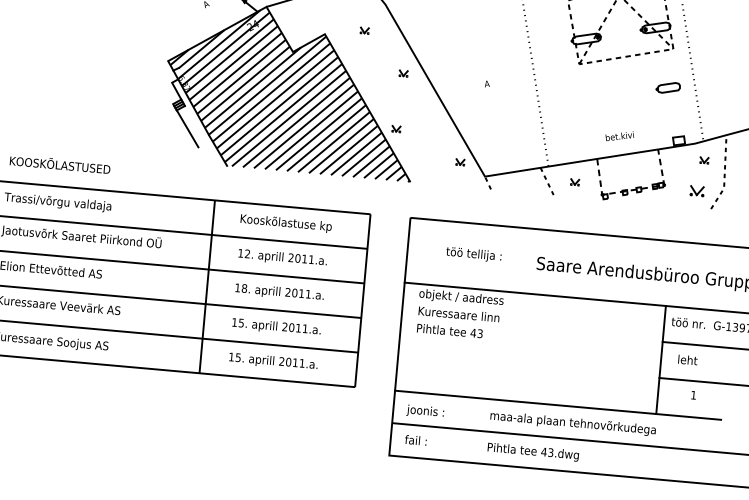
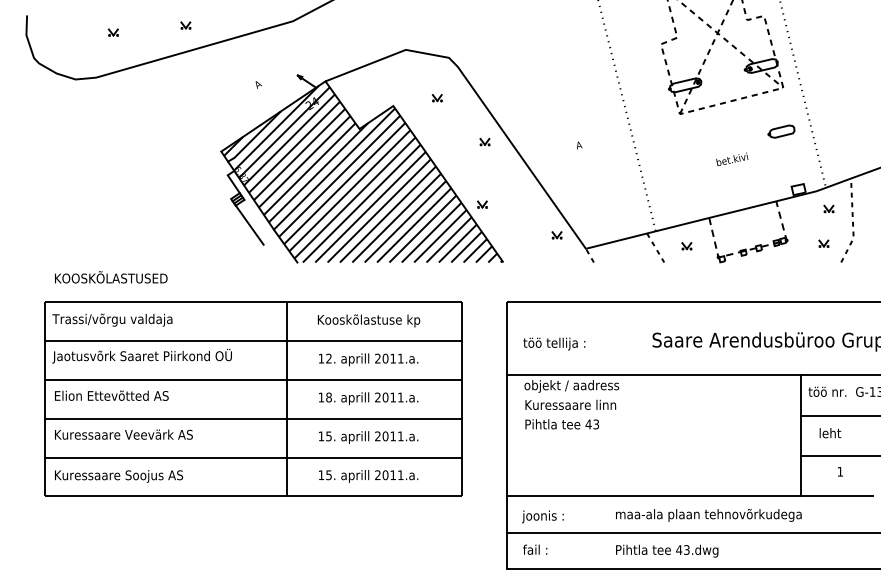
text: (620, 136) -> (732, 159), moved
part: (696, 190) -> (823, 243), size x0.62
text: (474, 254) -> (554, 343), moved

